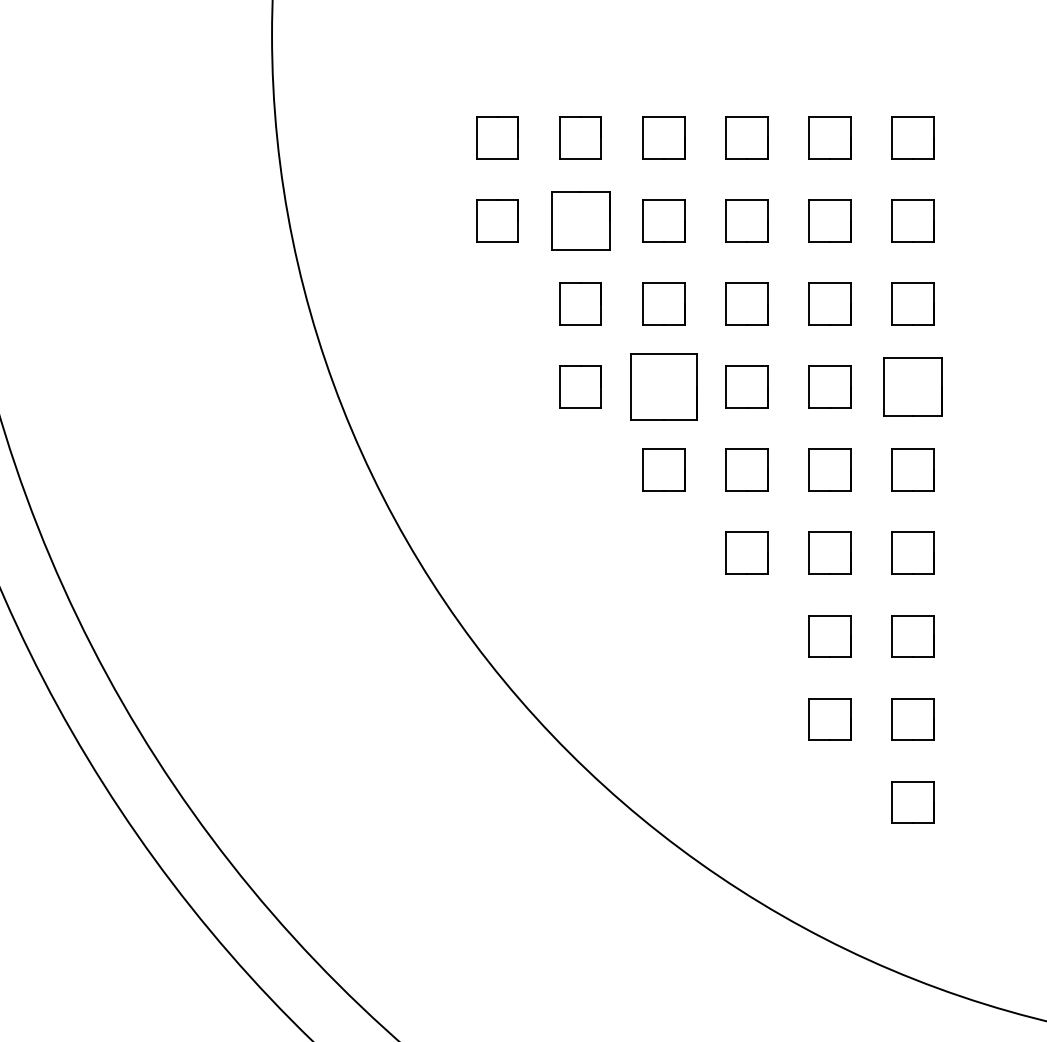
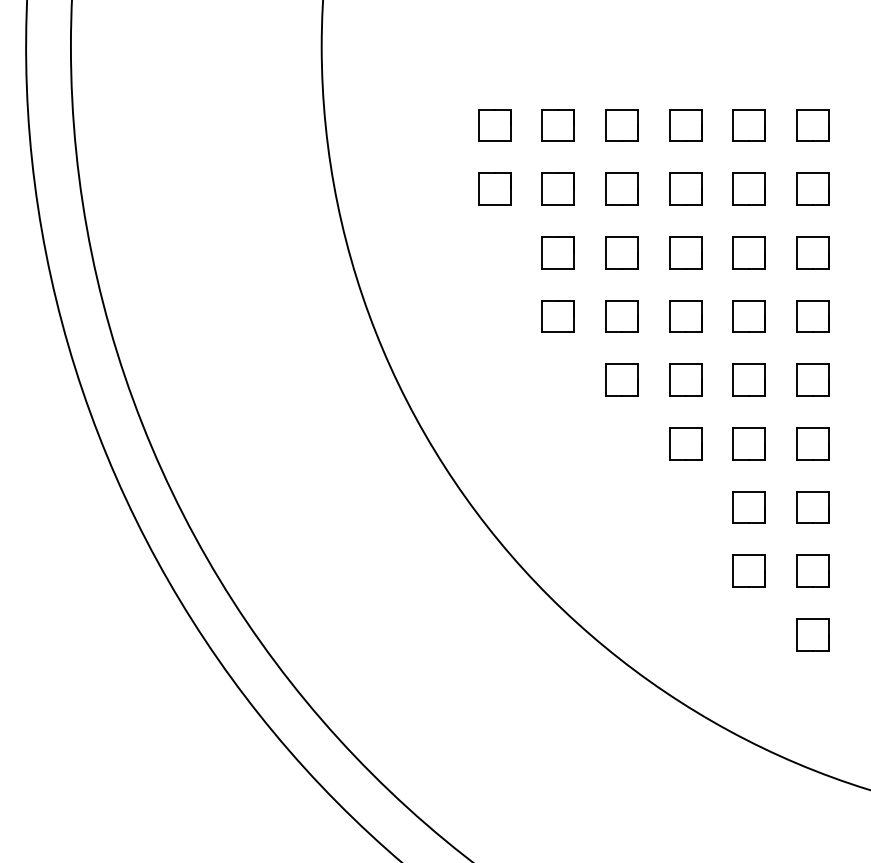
part: (579, 220) -> (557, 188), size x0.71
part: (663, 387) -> (621, 316), size x0.62
part: (912, 387) -> (812, 316), size x0.71

